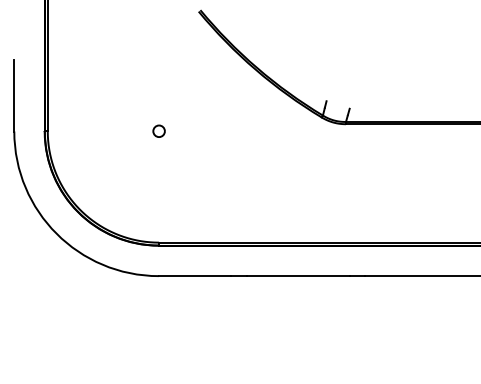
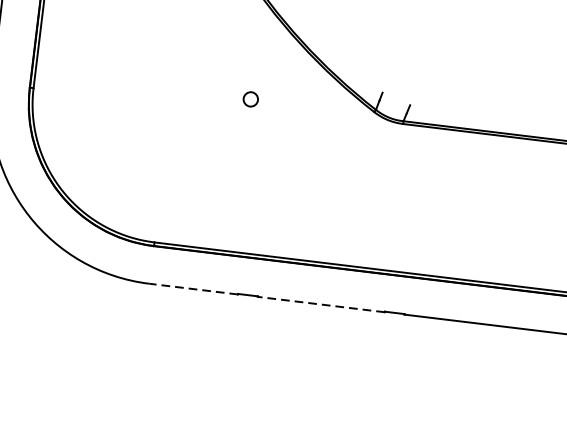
circle: (158, 130) -> (250, 98), moved
line: (194, 276) -> (193, 289), solid -> dashed
line: (297, 276) -> (320, 304), solid -> dashed

